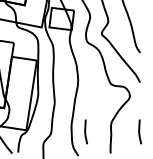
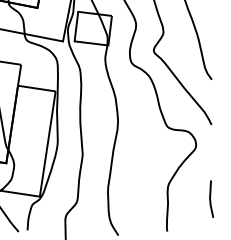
line: (85, 131) -> (129, 198), removed

